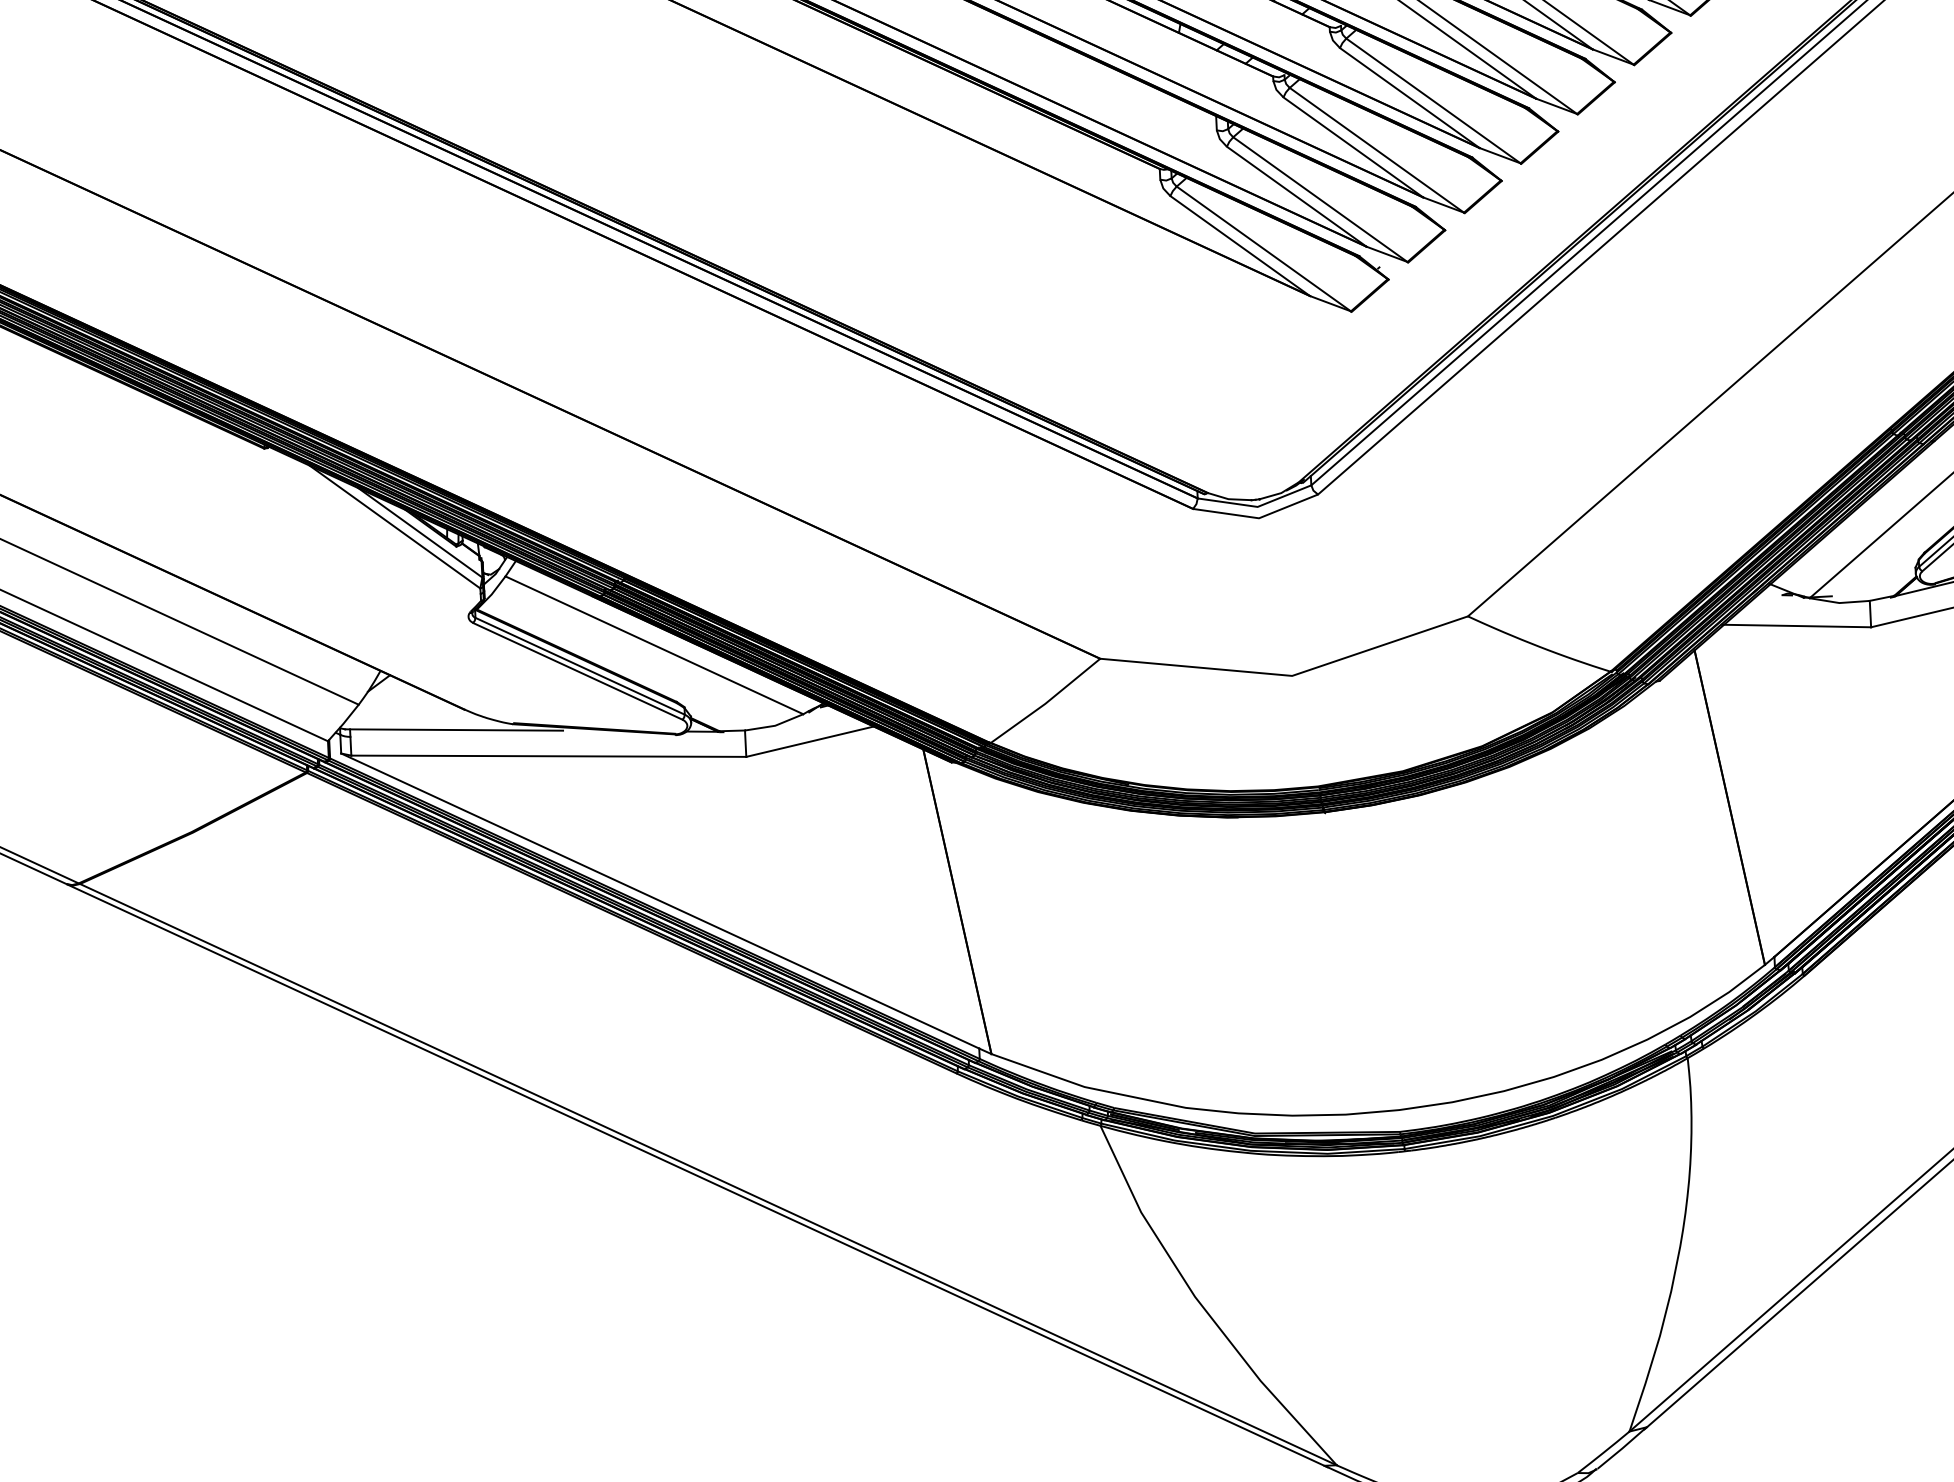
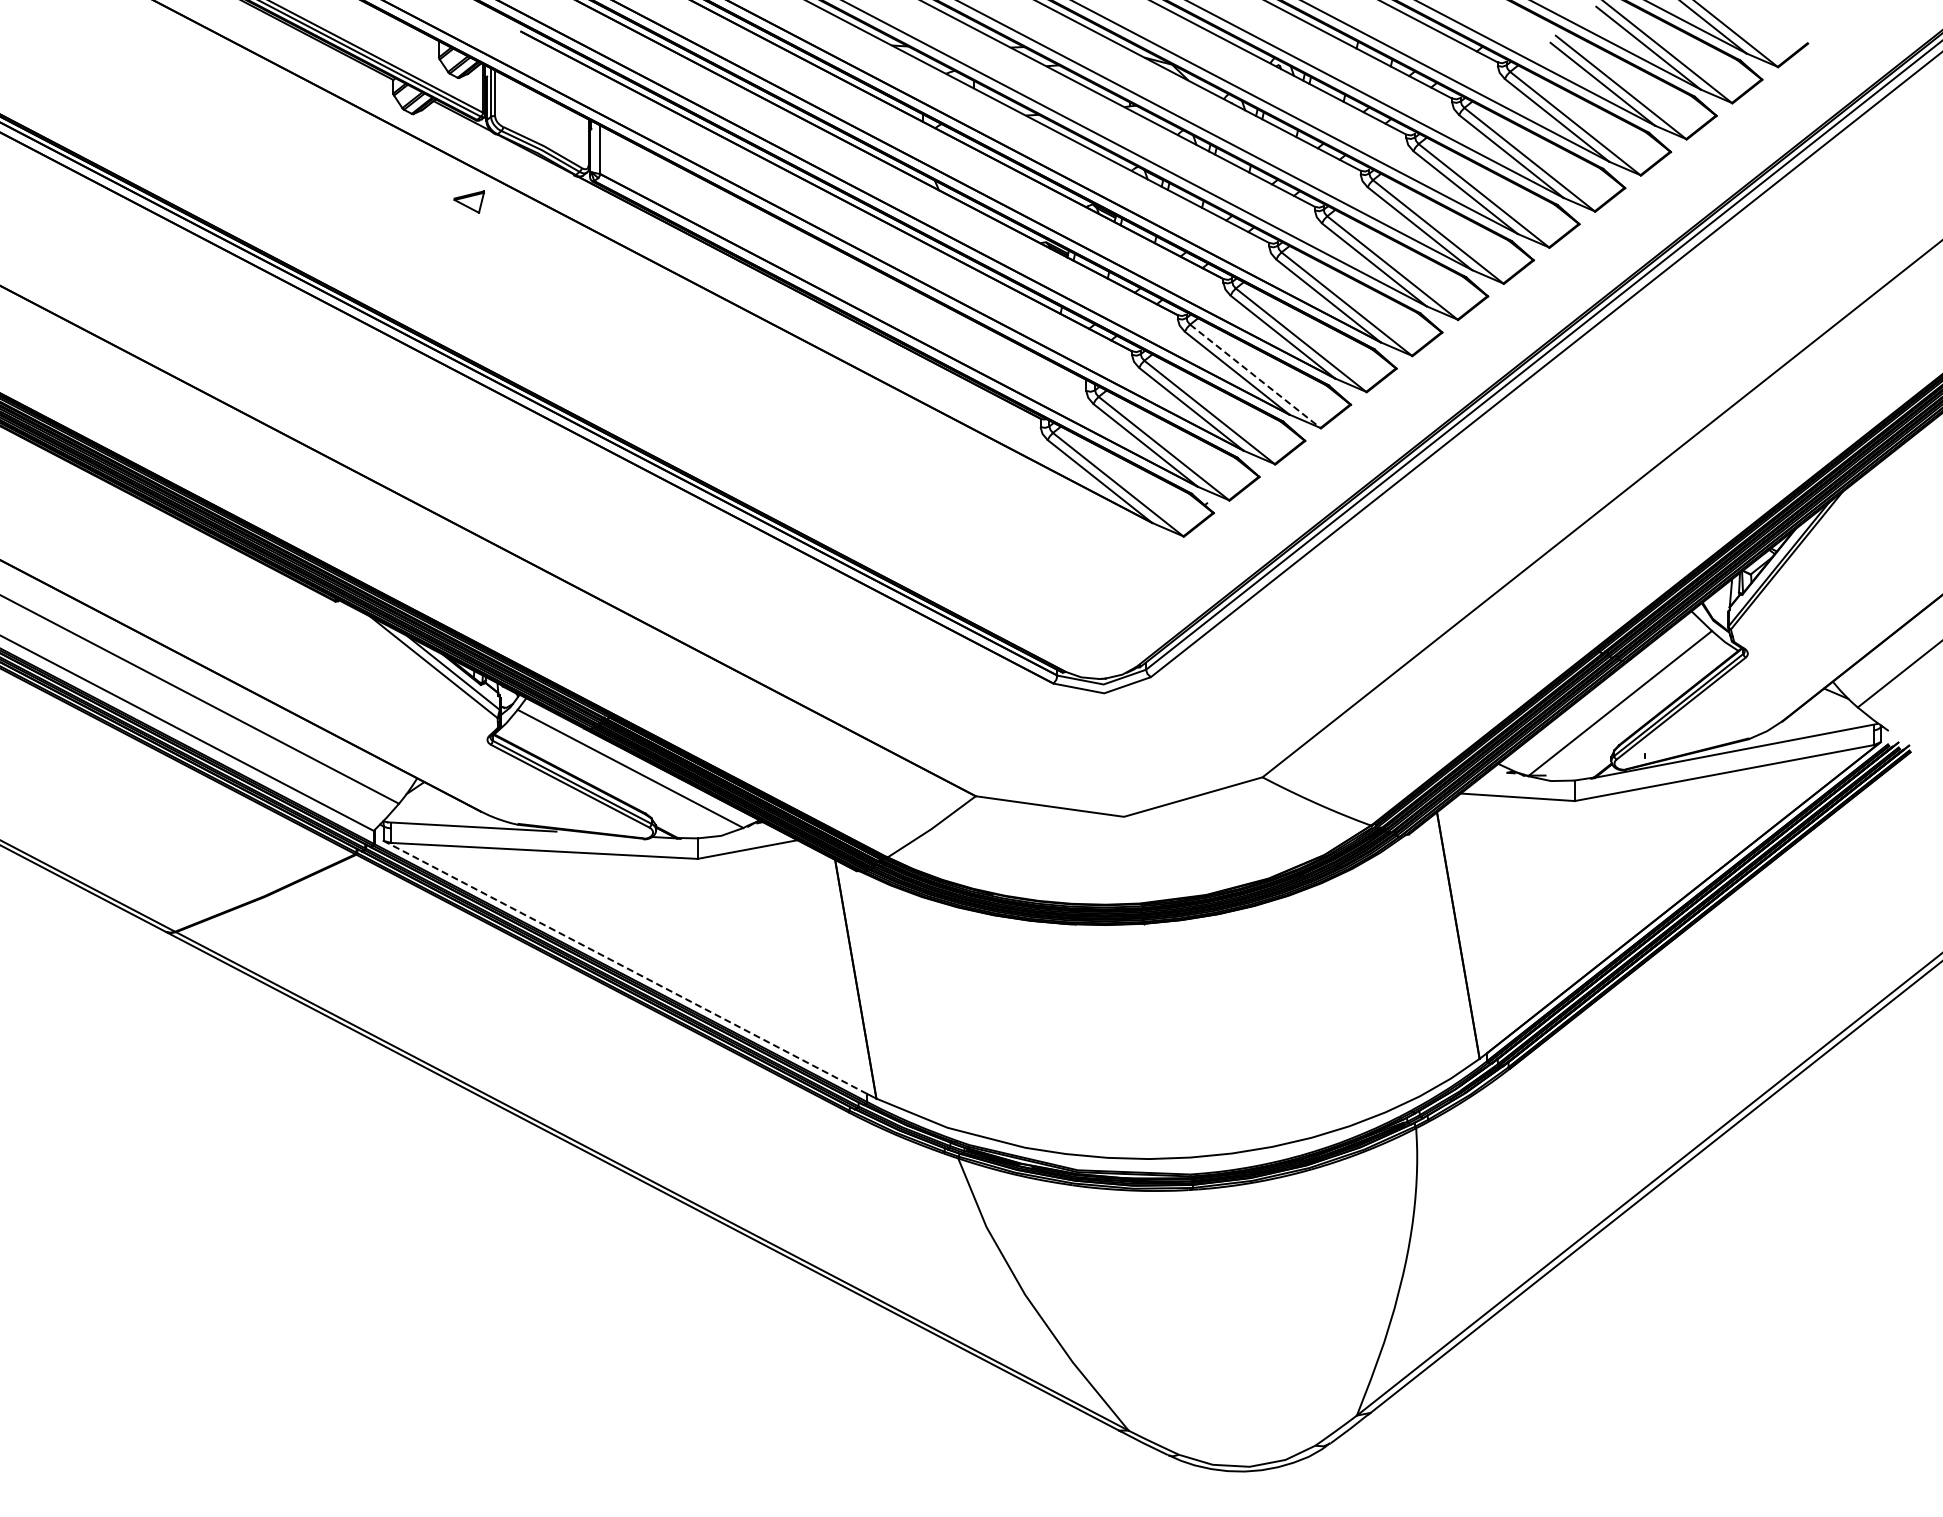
line: (1433, 101) -> (1255, 376), solid -> dashed
line: (660, 901) -> (625, 967), solid -> dashed

